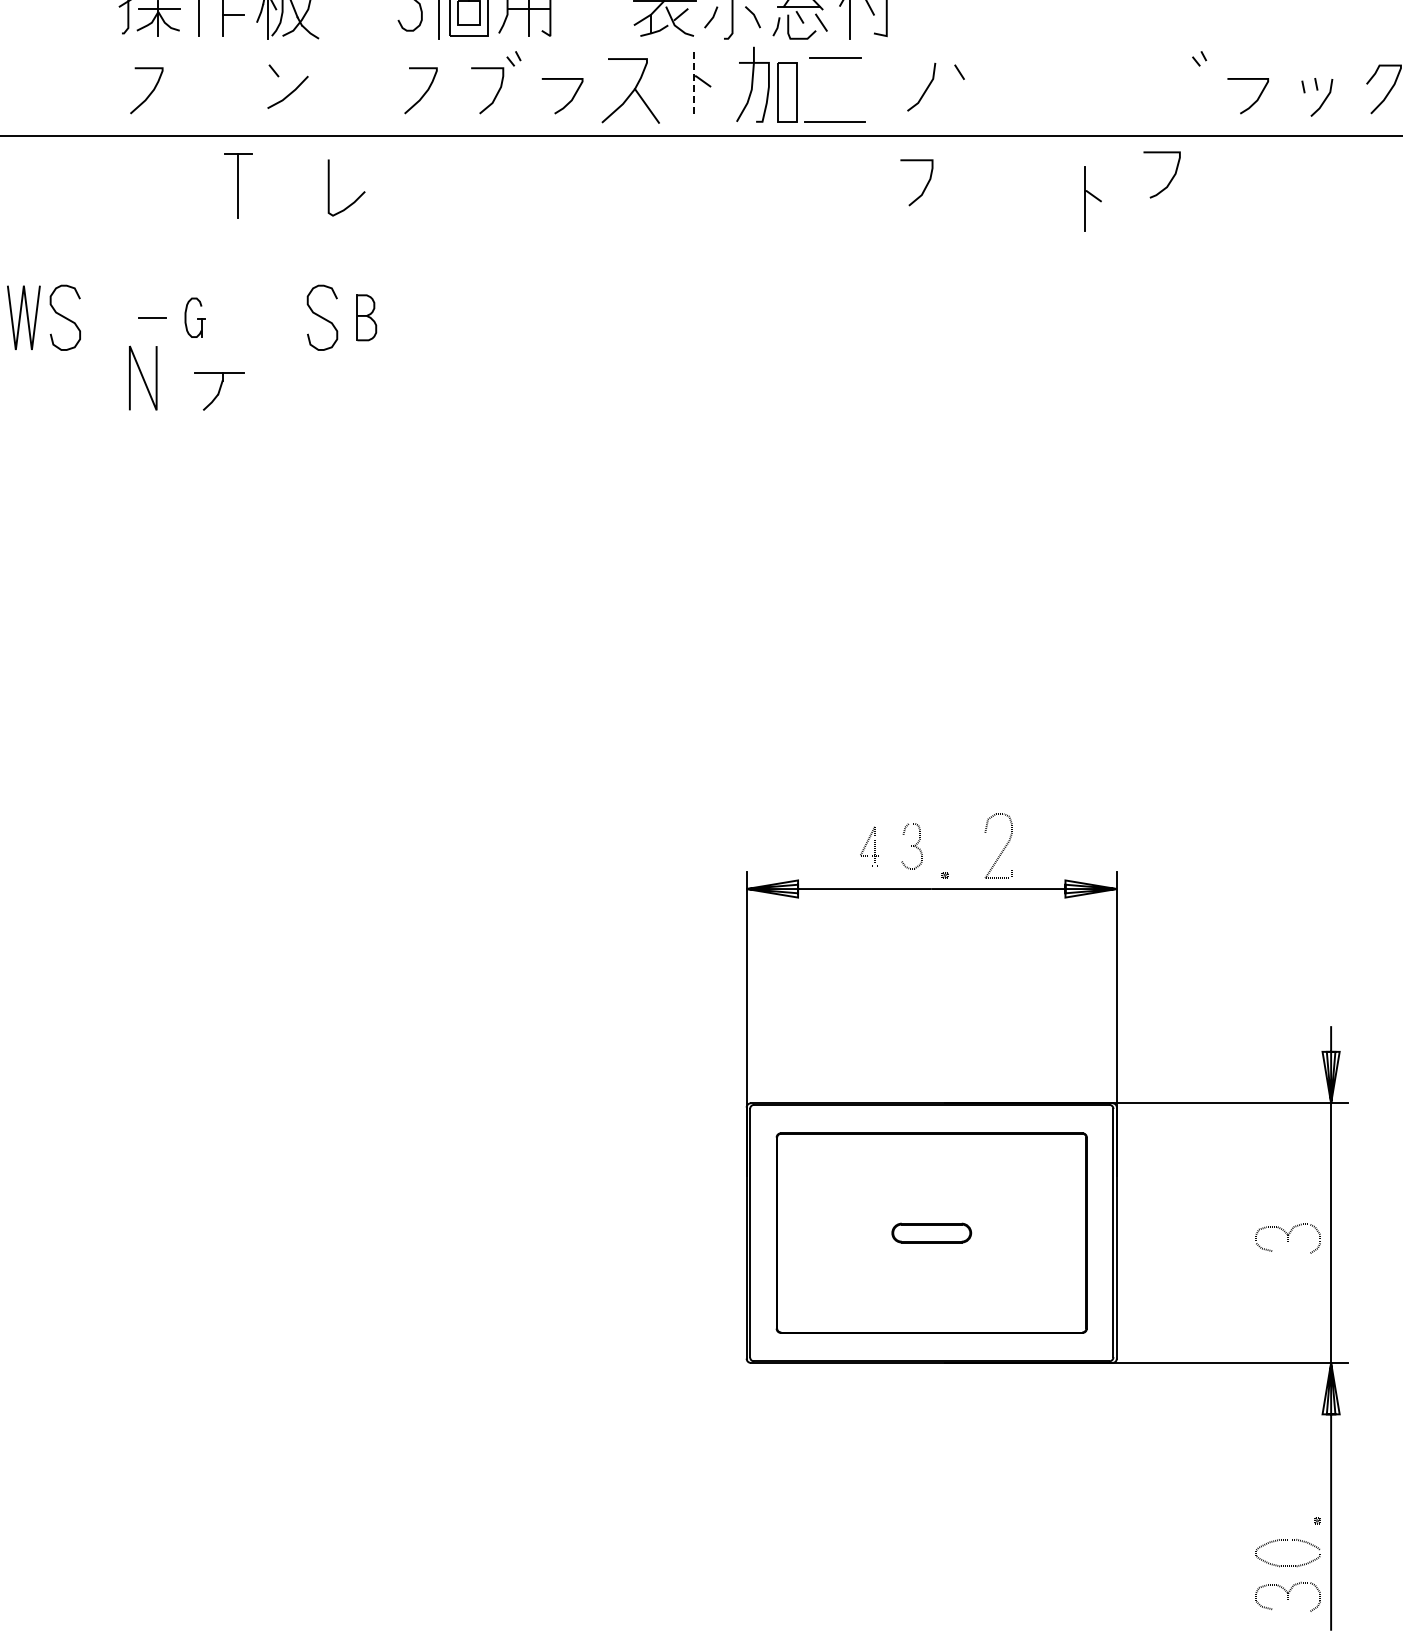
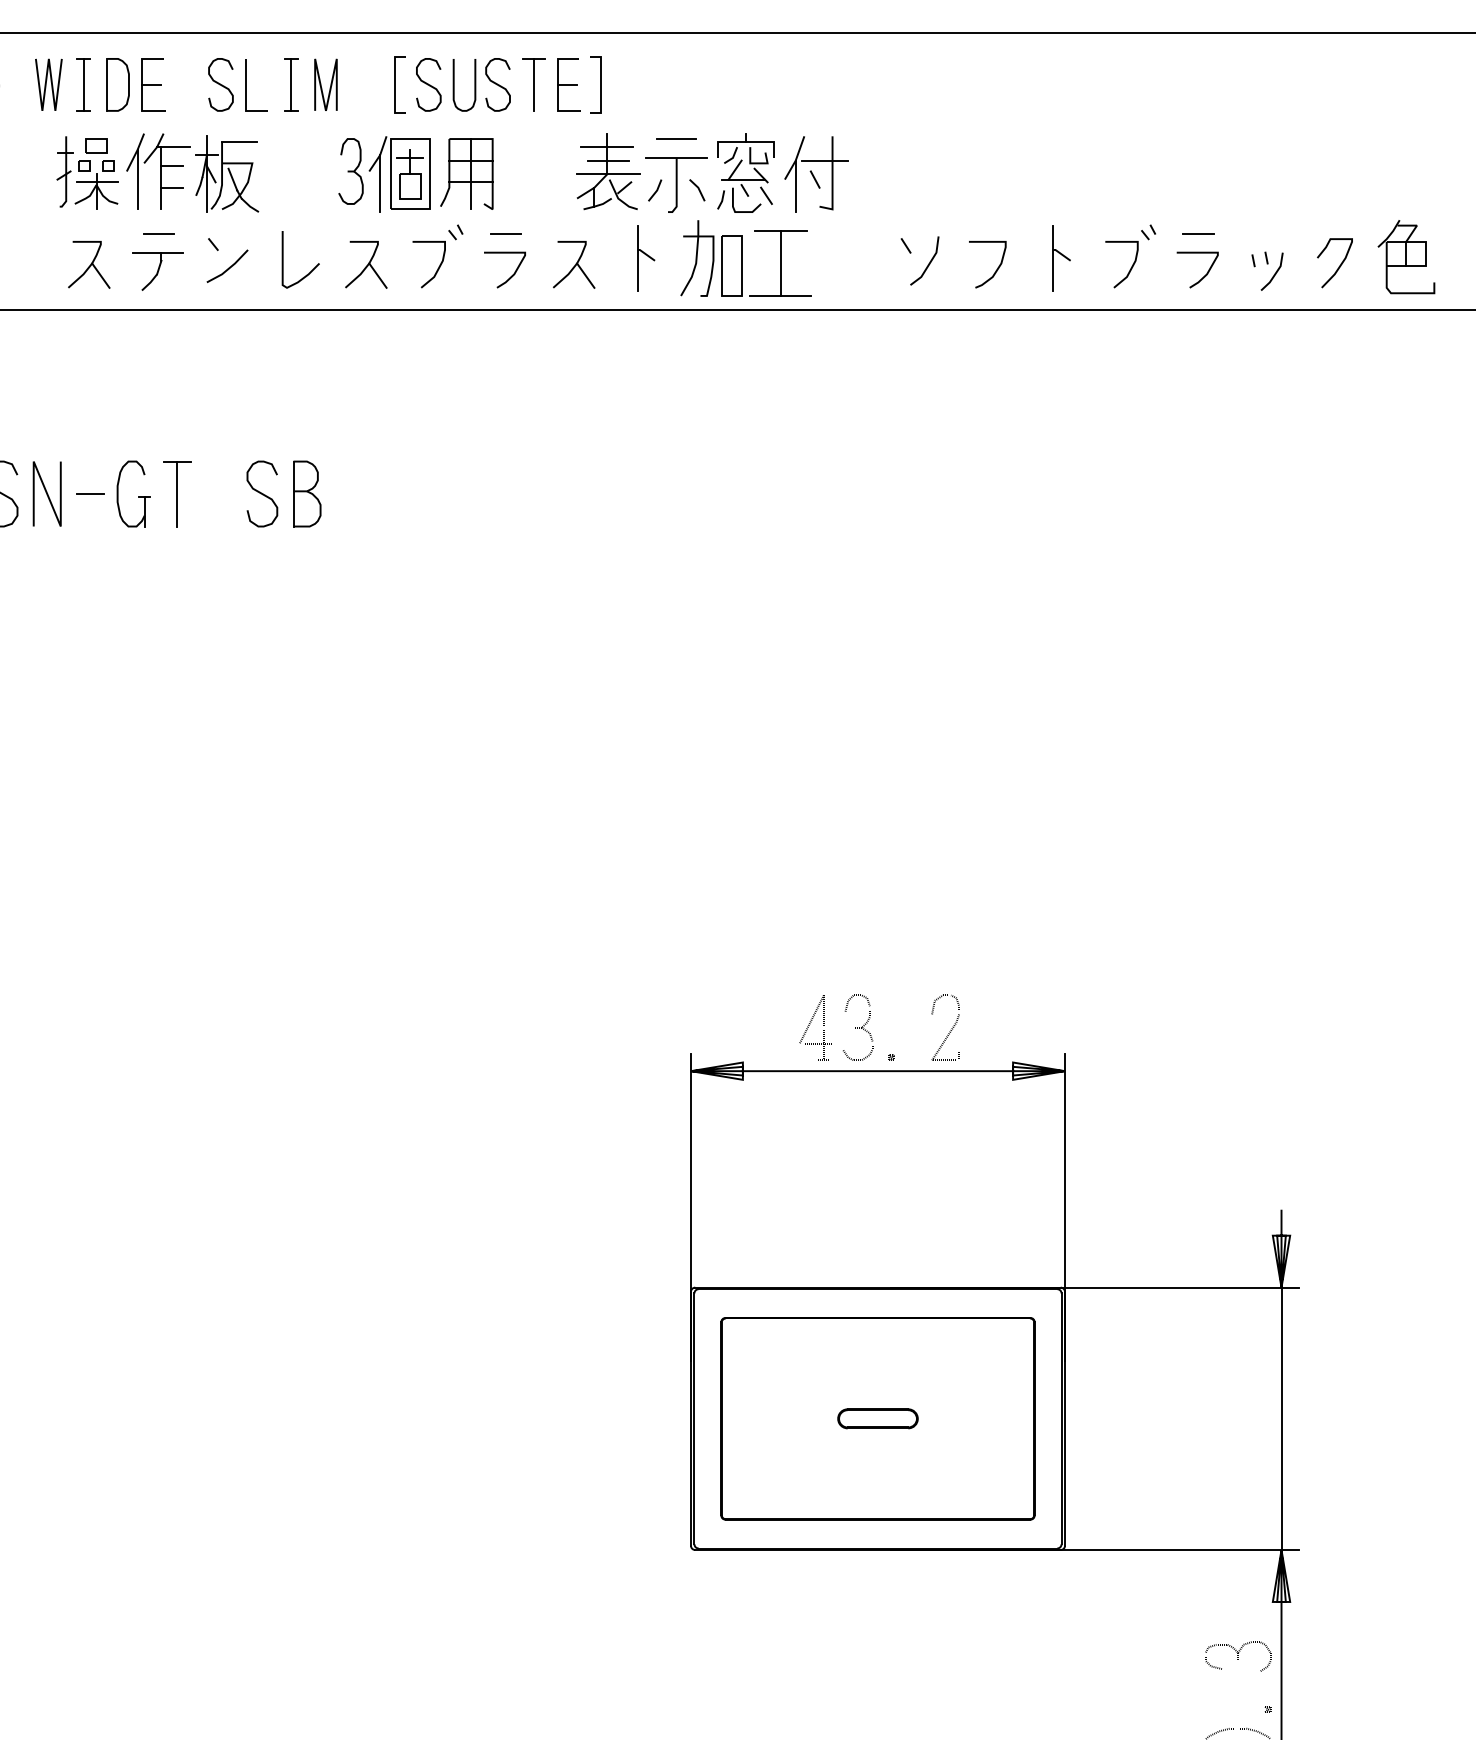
line: (220, 59) -> (159, 233), added
line: (563, 59) -> (505, 233), added
line: (1248, 59) -> (1198, 233), added
line: (693, 84) -> (637, 258), dashed -> solid
line: (835, 89) -> (780, 263), added
line: (925, 89) -> (928, 263), moved
part: (631, 90) -> (574, 264), size x0.71
line: (162, 101) -> (100, 275), added
line: (436, 101) -> (377, 275), added
curve: (1169, 180) -> (995, 270), moved
part: (238, 186) -> (177, 494), moved
curve: (924, 187) -> (1129, 269), moved
curve: (357, 198) -> (311, 270), moved
part: (1092, 199) -> (1061, 258), moved
part: (194, 317) -> (133, 493), size x1.67
part: (367, 317) -> (307, 493), size x1.43
line: (142, 377) -> (46, 493), moved
part: (218, 391) -> (157, 271), moved
part: (869, 845) -> (815, 1027), size x1.67
part: (912, 845) -> (858, 1027), size x1.43
part: (1288, 1238) -> (1238, 1656), moved

